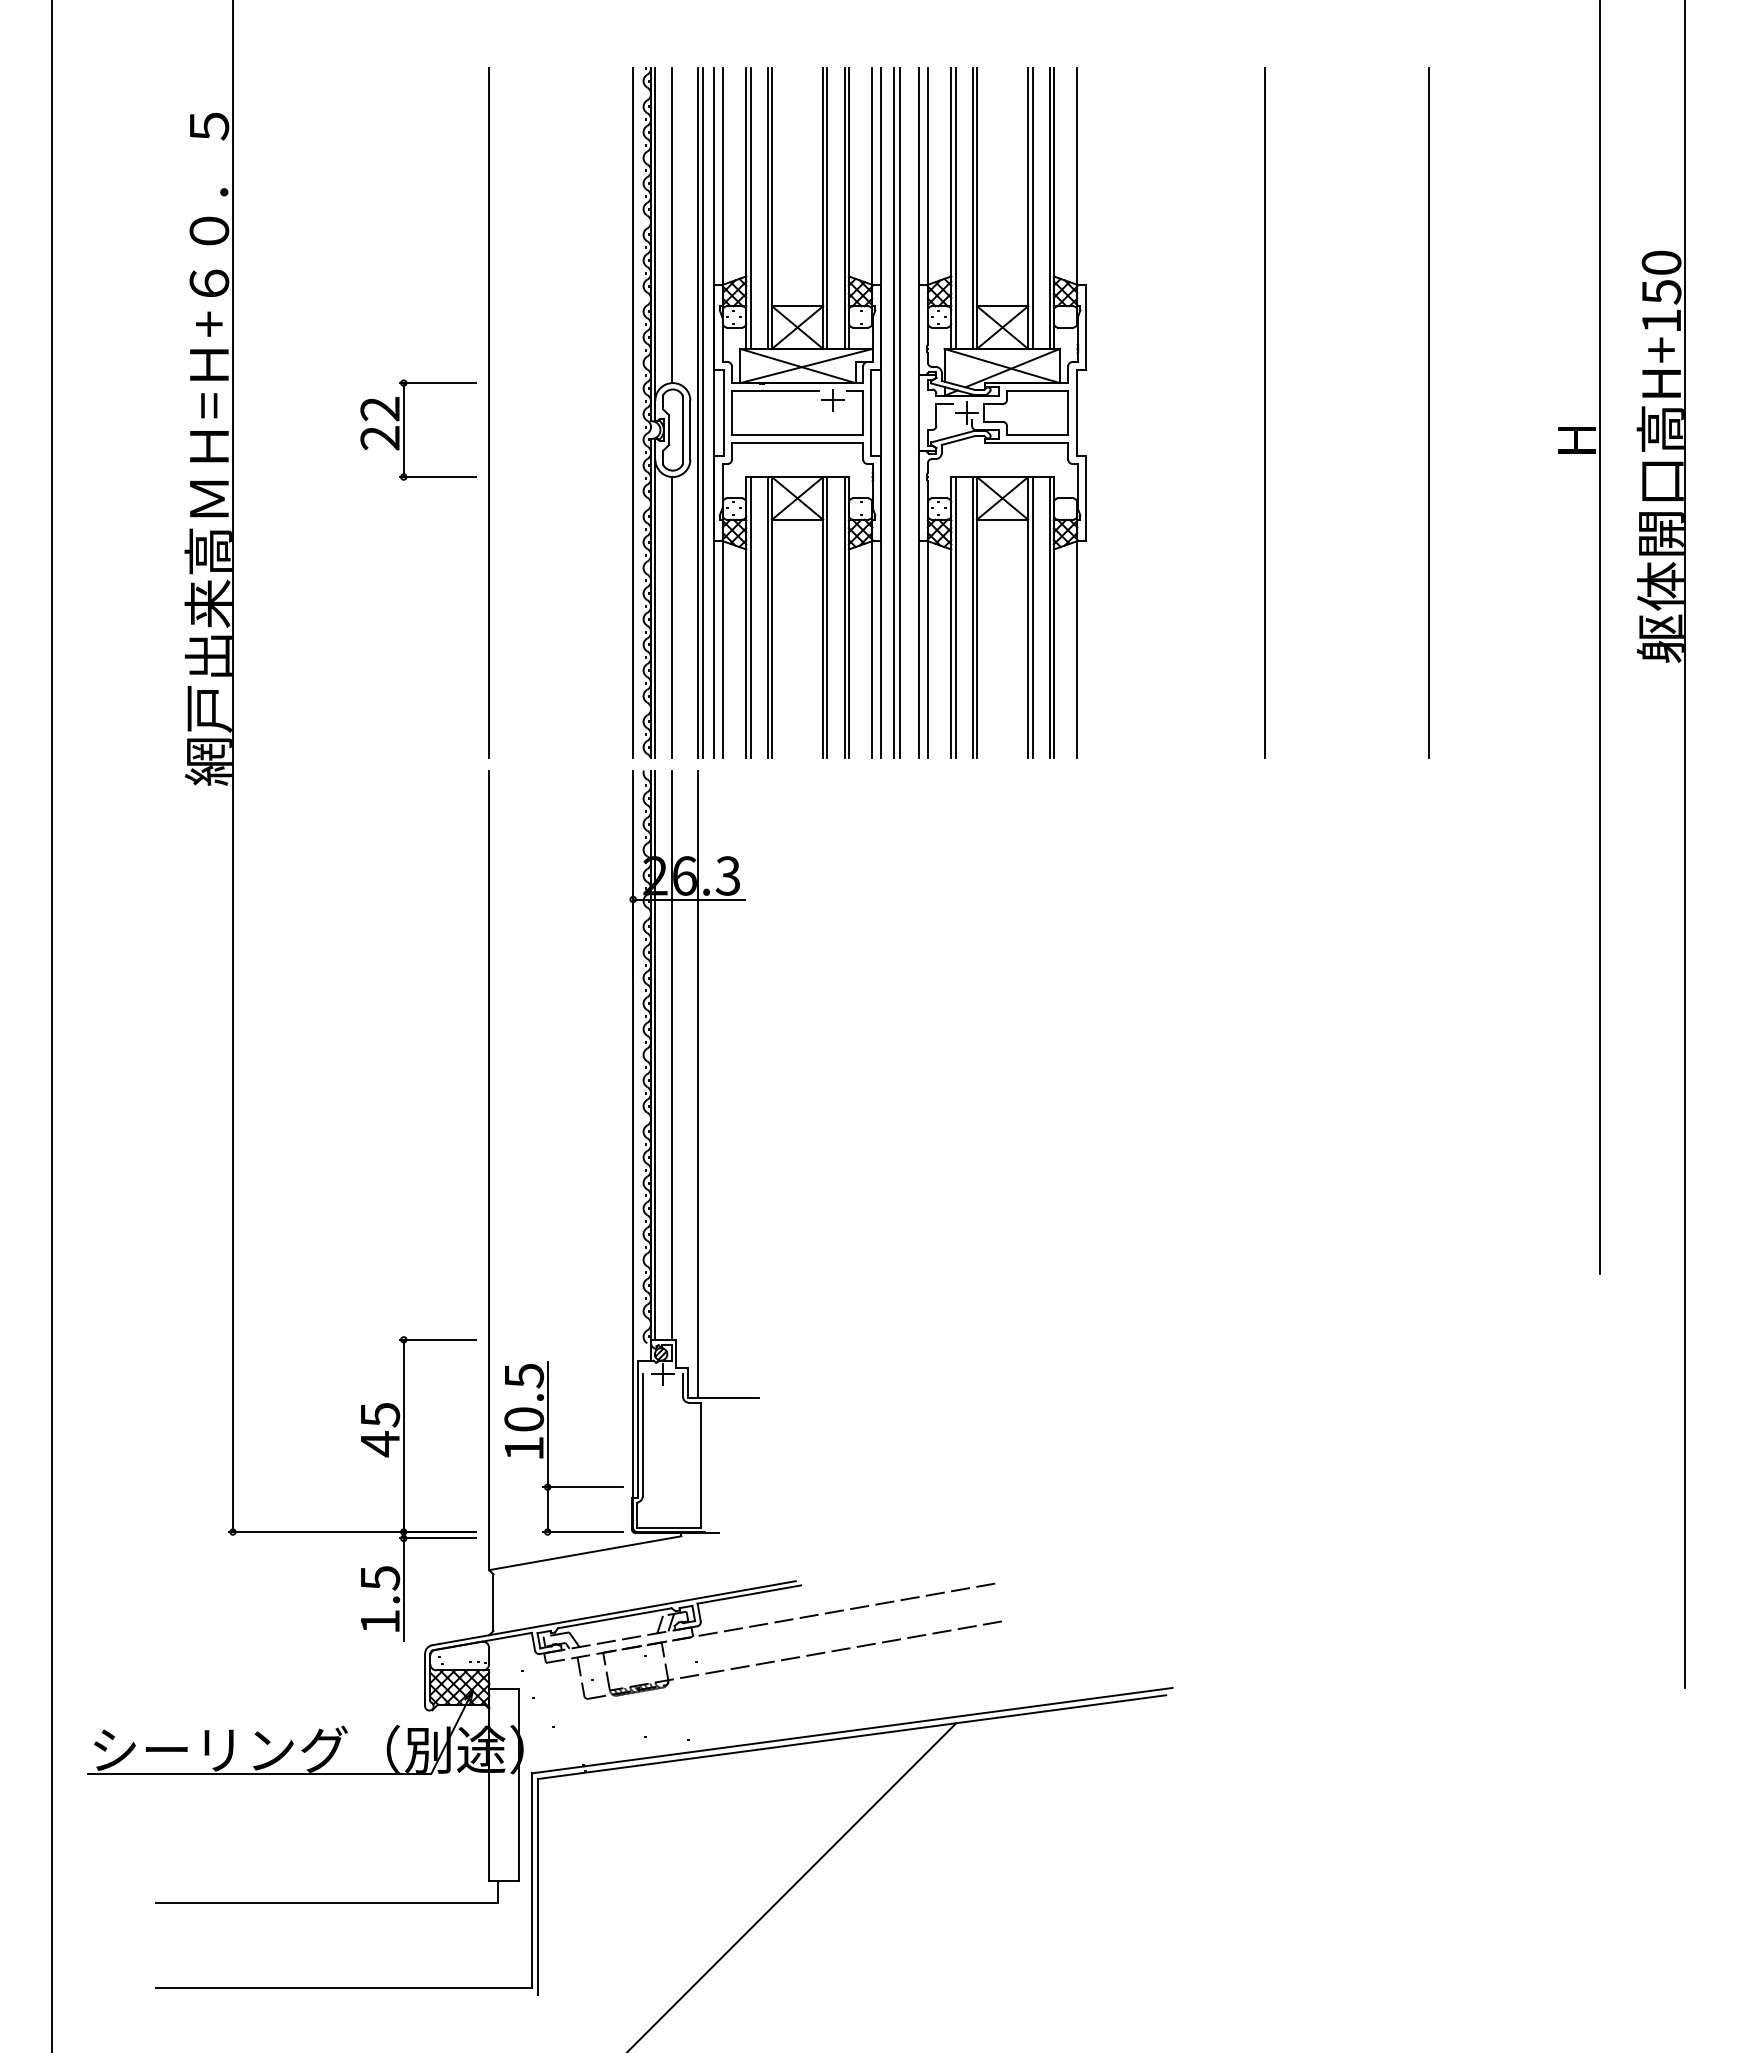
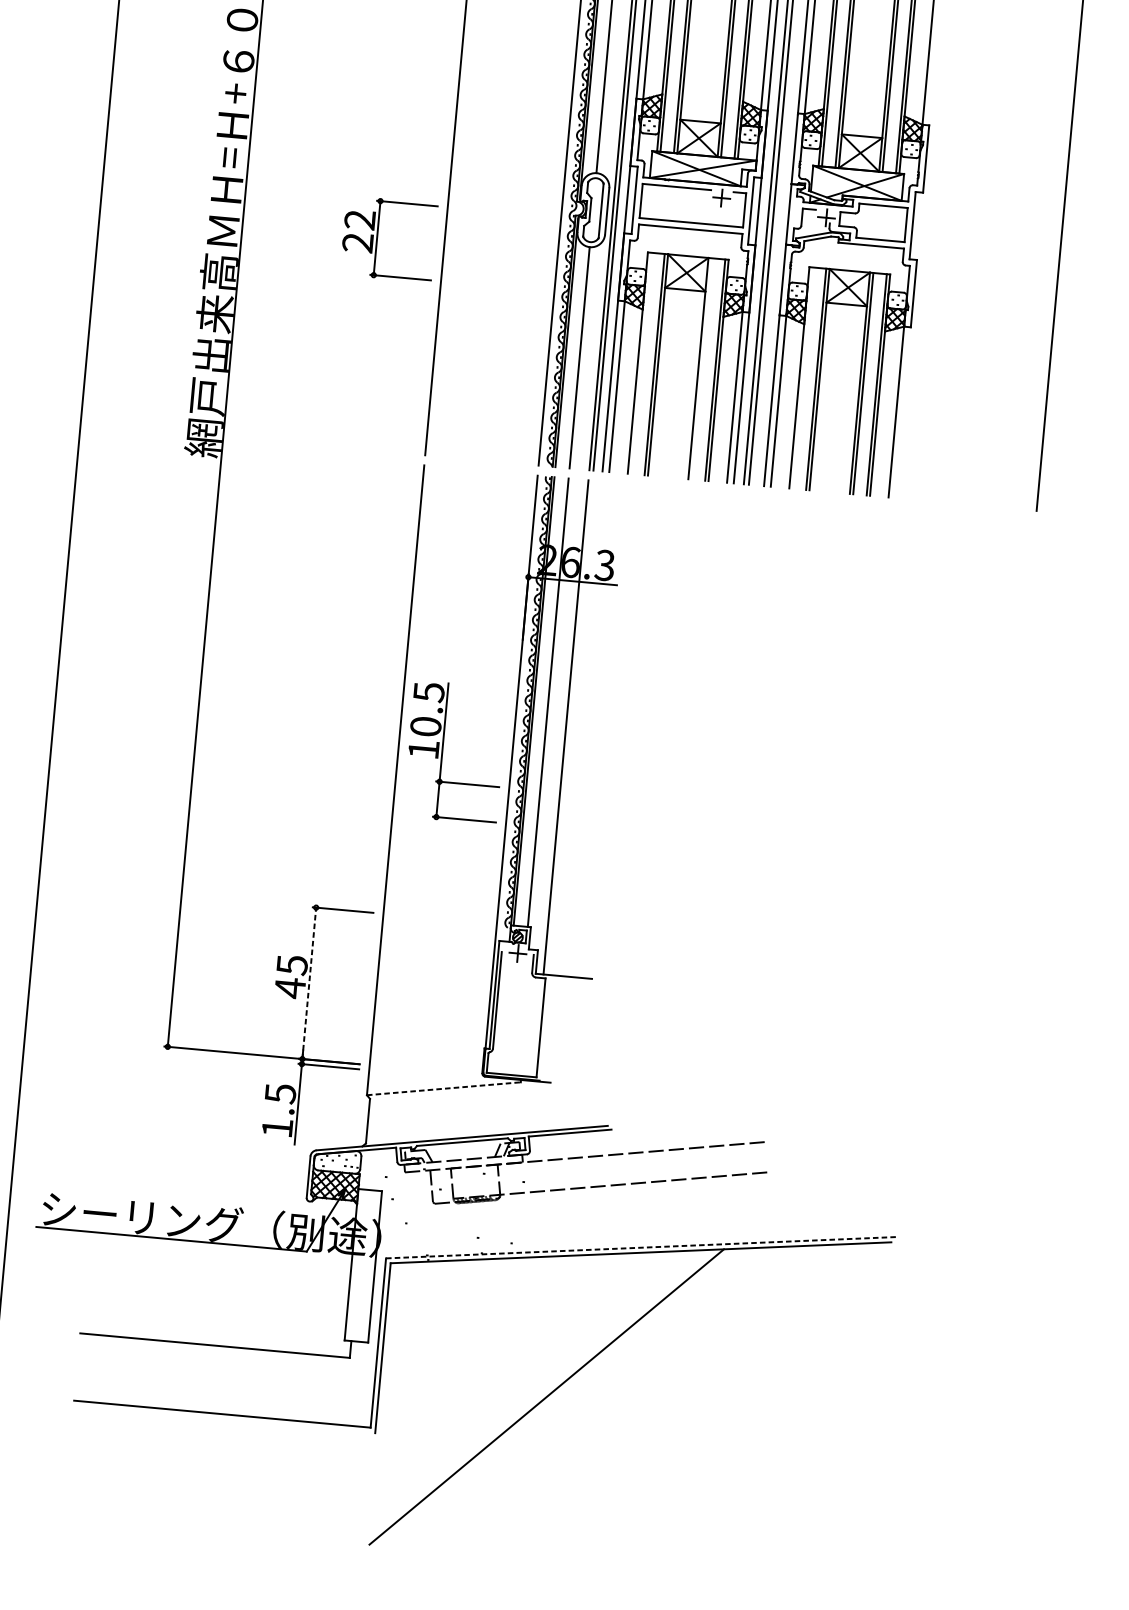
part: (404, 429) -> (377, 237), moved
line: (750, 617) -> (641, 363), removed
line: (827, 617) -> (701, 368), removed
line: (955, 617) -> (802, 378), removed
line: (403, 1435) -> (309, 982), solid -> dashed
part: (548, 1448) -> (442, 751), moved
line: (585, 1553) -> (444, 1089), solid -> dashed
line: (852, 1730) -> (641, 1247), solid -> dashed

